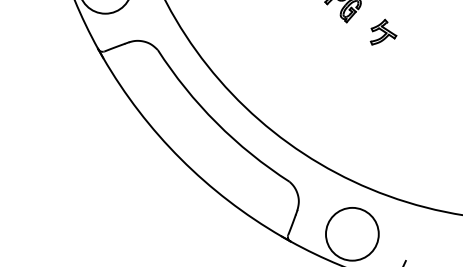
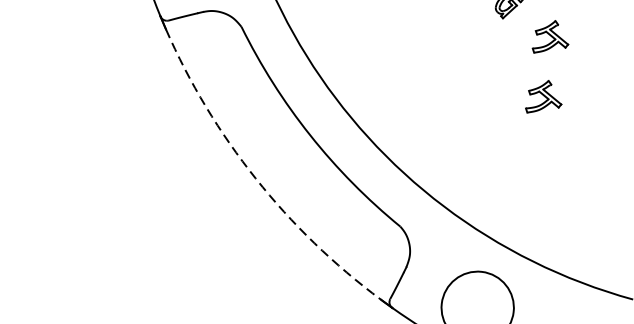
part: (383, 75) -> (544, 96), added
arc: (180, 158) -> (255, 178), solid -> dashed

